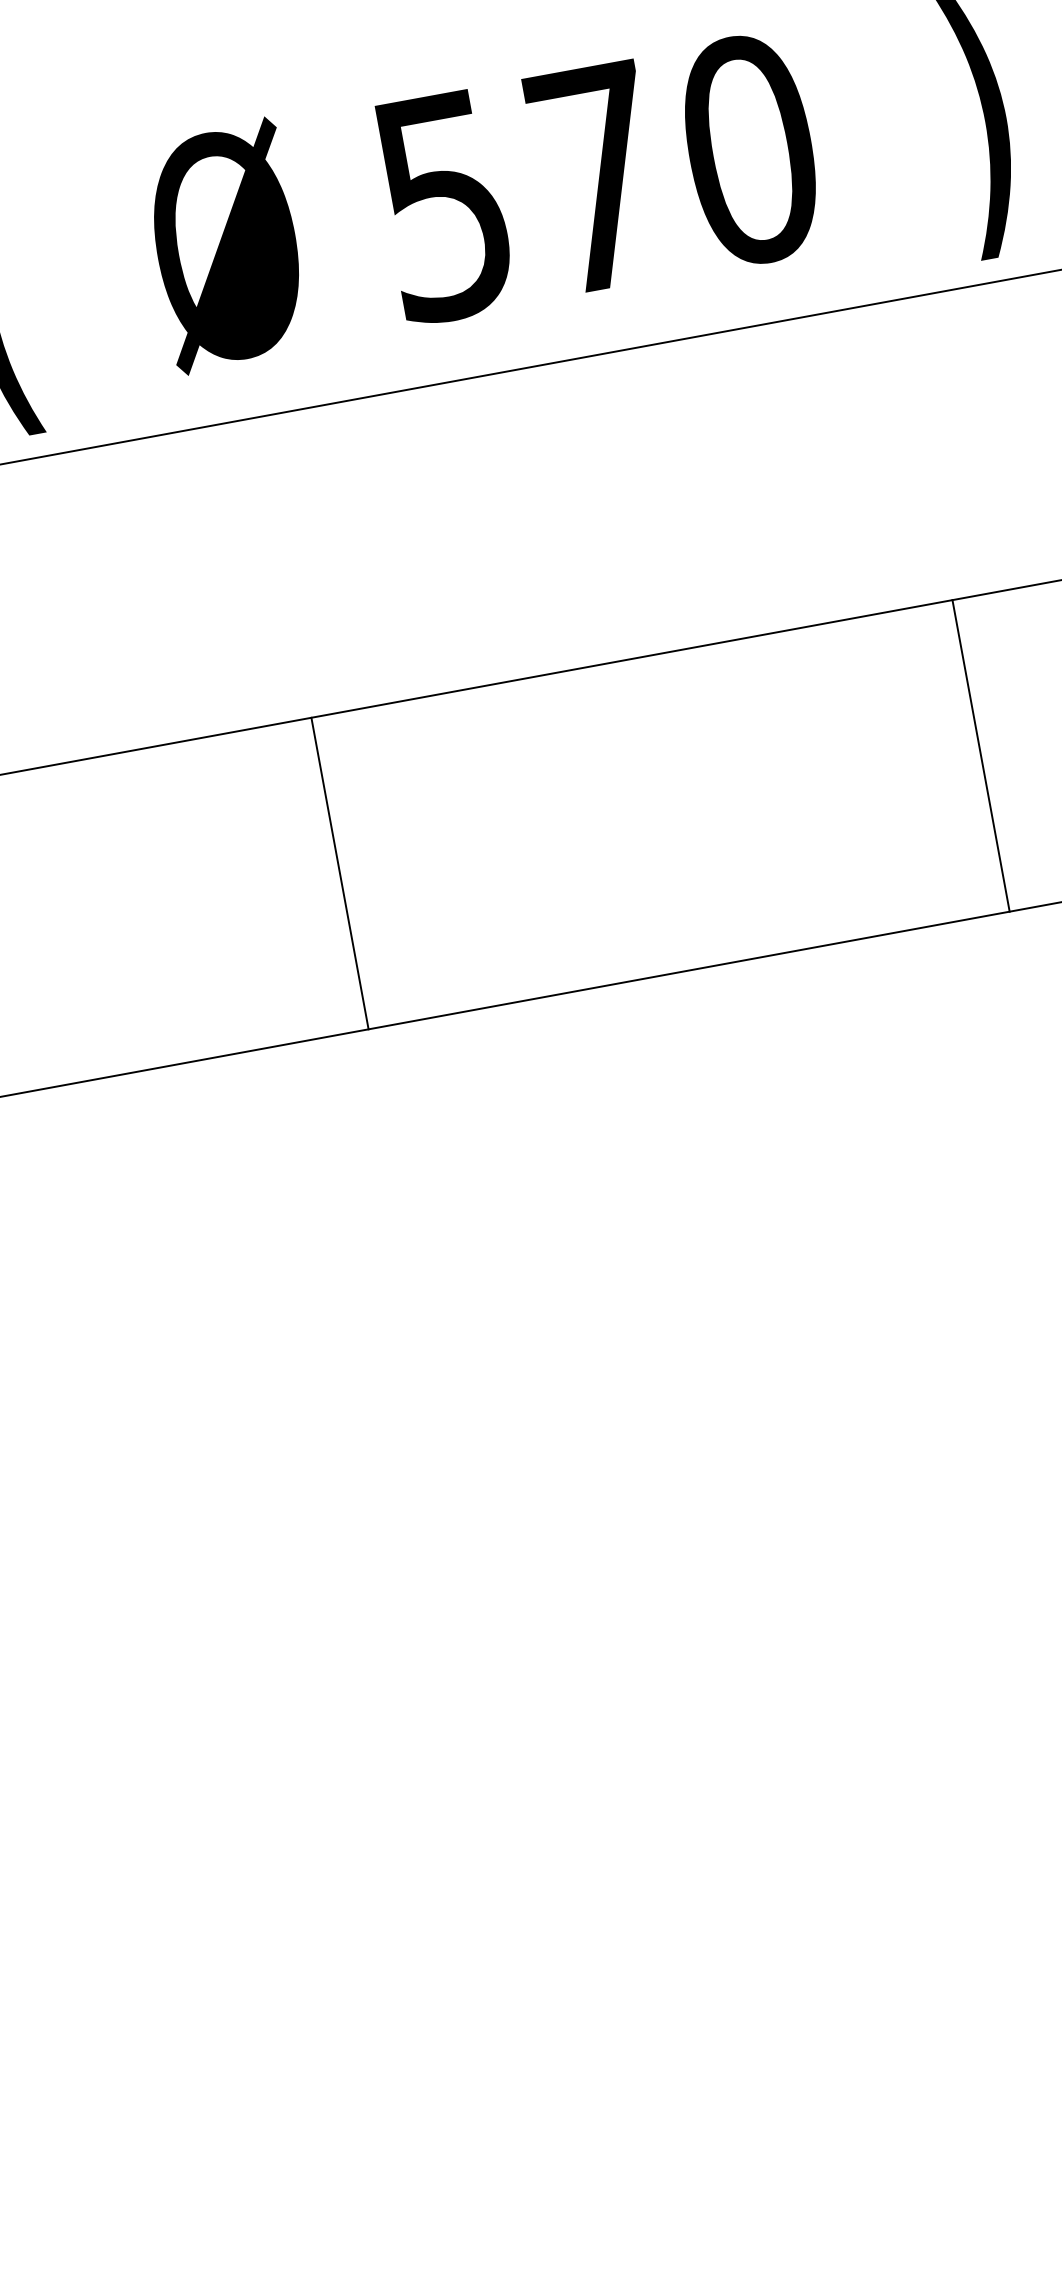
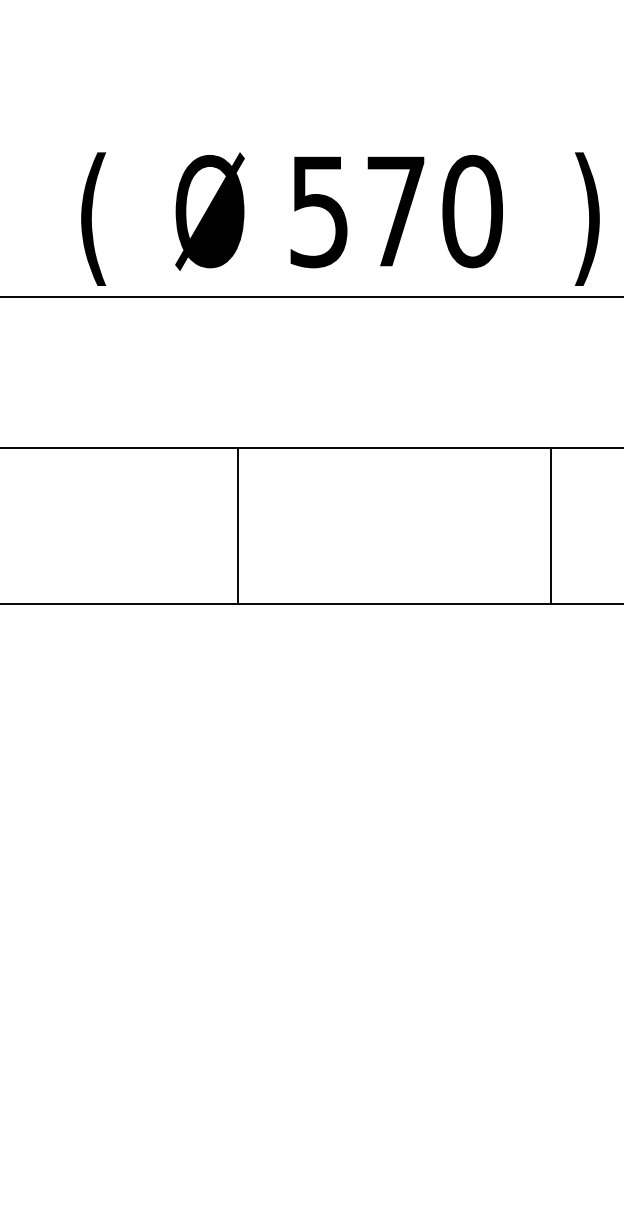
line: (980, 756) -> (550, 526), moved
line: (340, 874) -> (238, 526), moved

